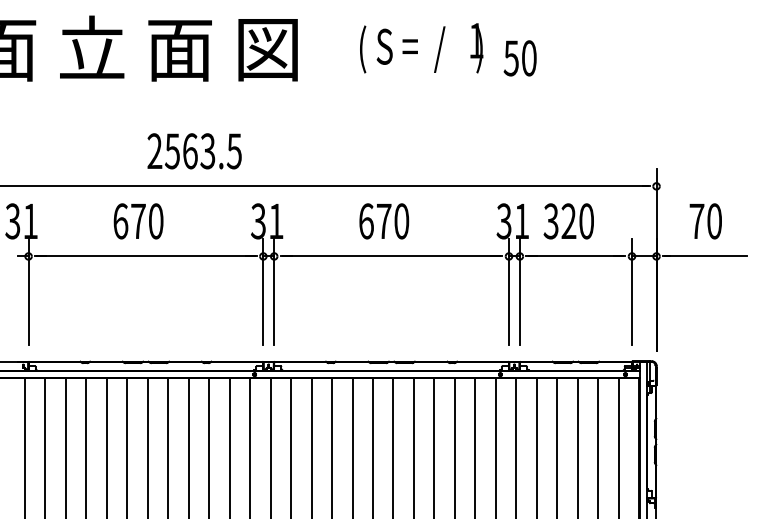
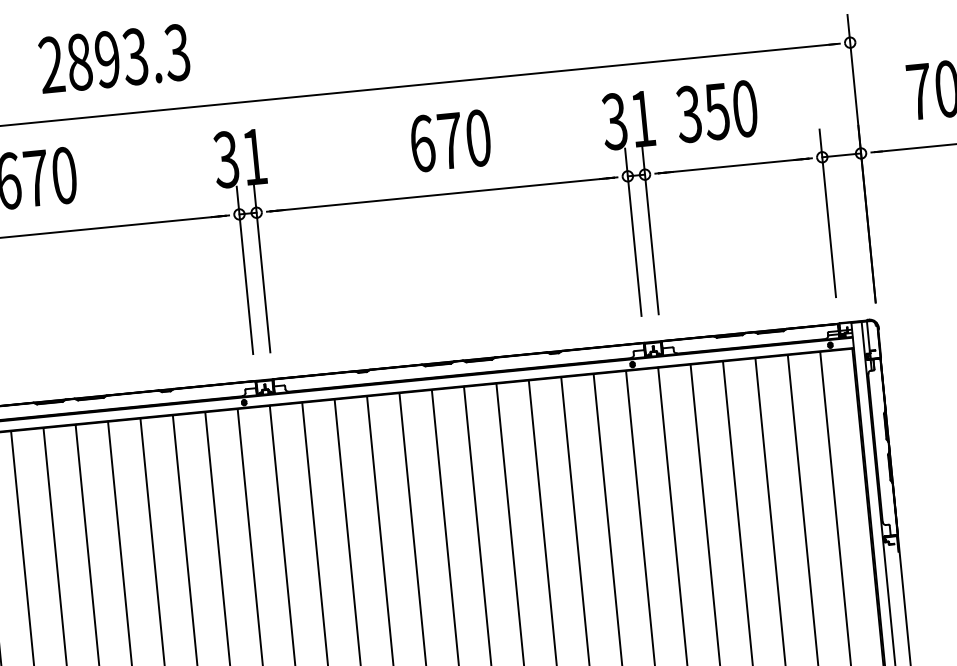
text: (202, 151) -> (126, 57), 2563.5 -> 2893.3
text: (384, 221) -> (451, 141), moved
text: (568, 221) -> (716, 111), 320 -> 350

